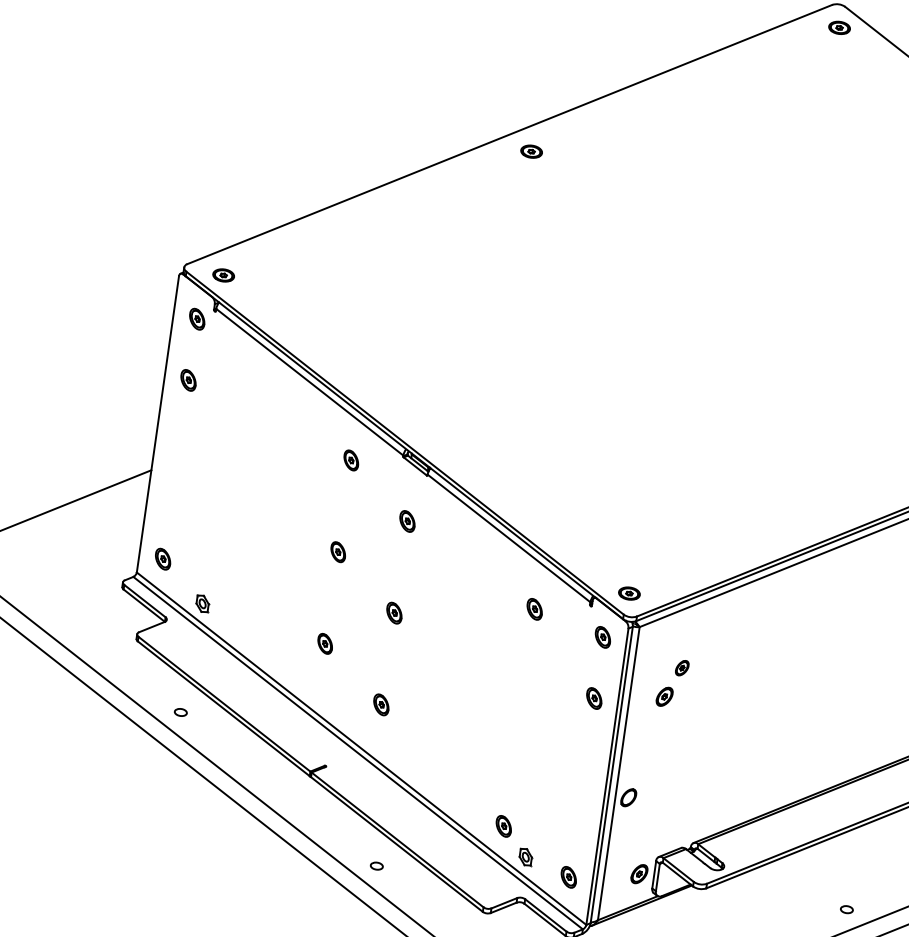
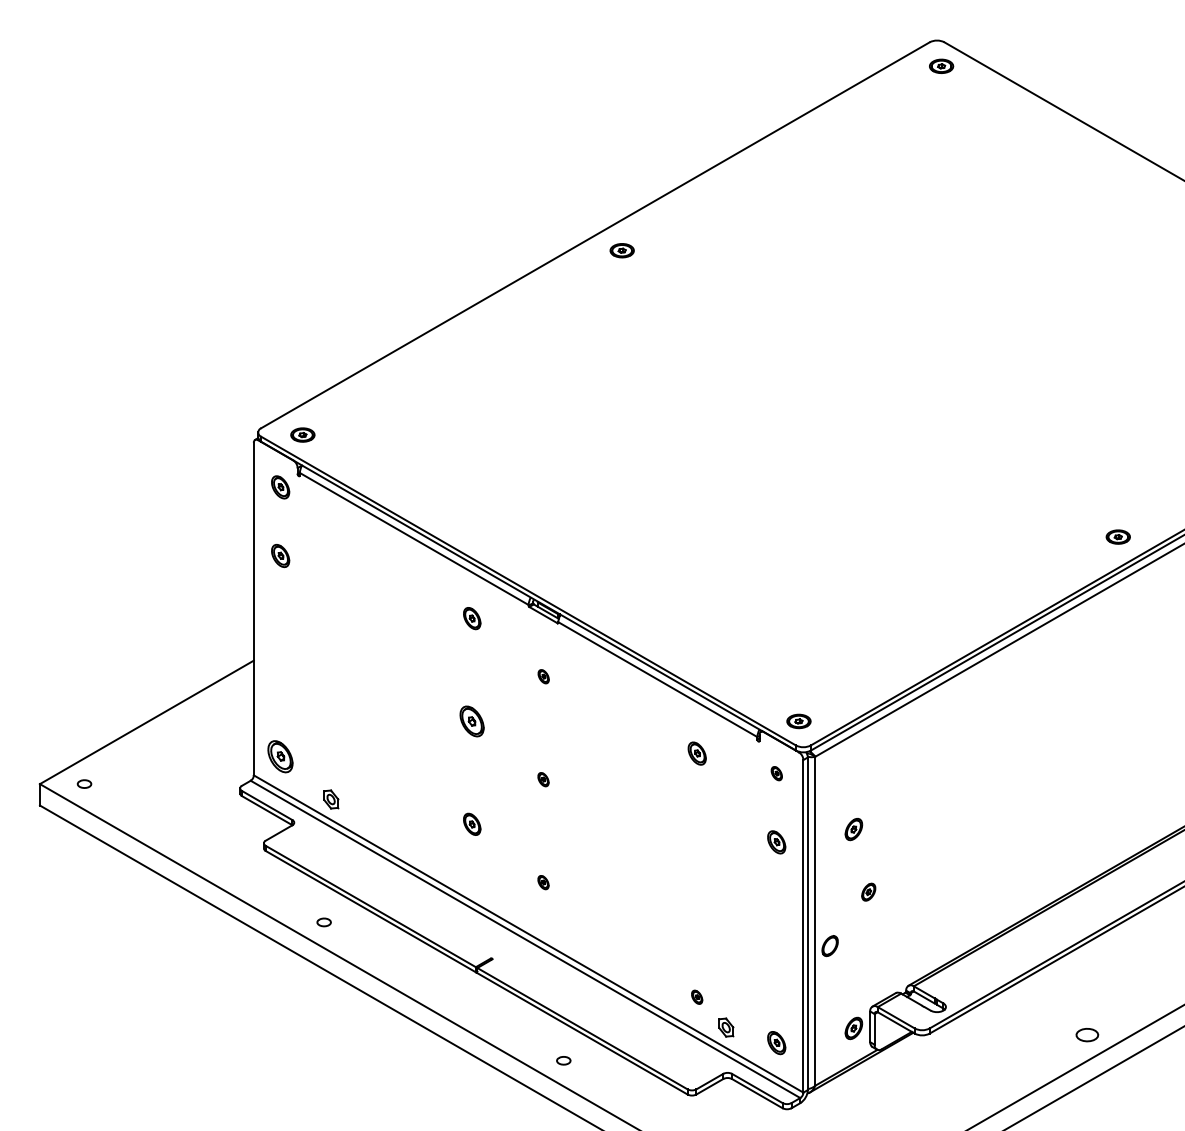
part: (407, 521) -> (543, 676), size x0.6
part: (338, 552) -> (472, 721), size x1.4
part: (162, 559) -> (280, 756), size x1.4
part: (394, 612) -> (543, 779), size x0.6
part: (602, 637) -> (776, 773), size x0.6
part: (682, 667) -> (868, 891), moved
part: (381, 704) -> (543, 882), size x0.6
part: (503, 826) -> (696, 997), size x0.6
part: (846, 909) -> (1087, 1034), size x1.6

